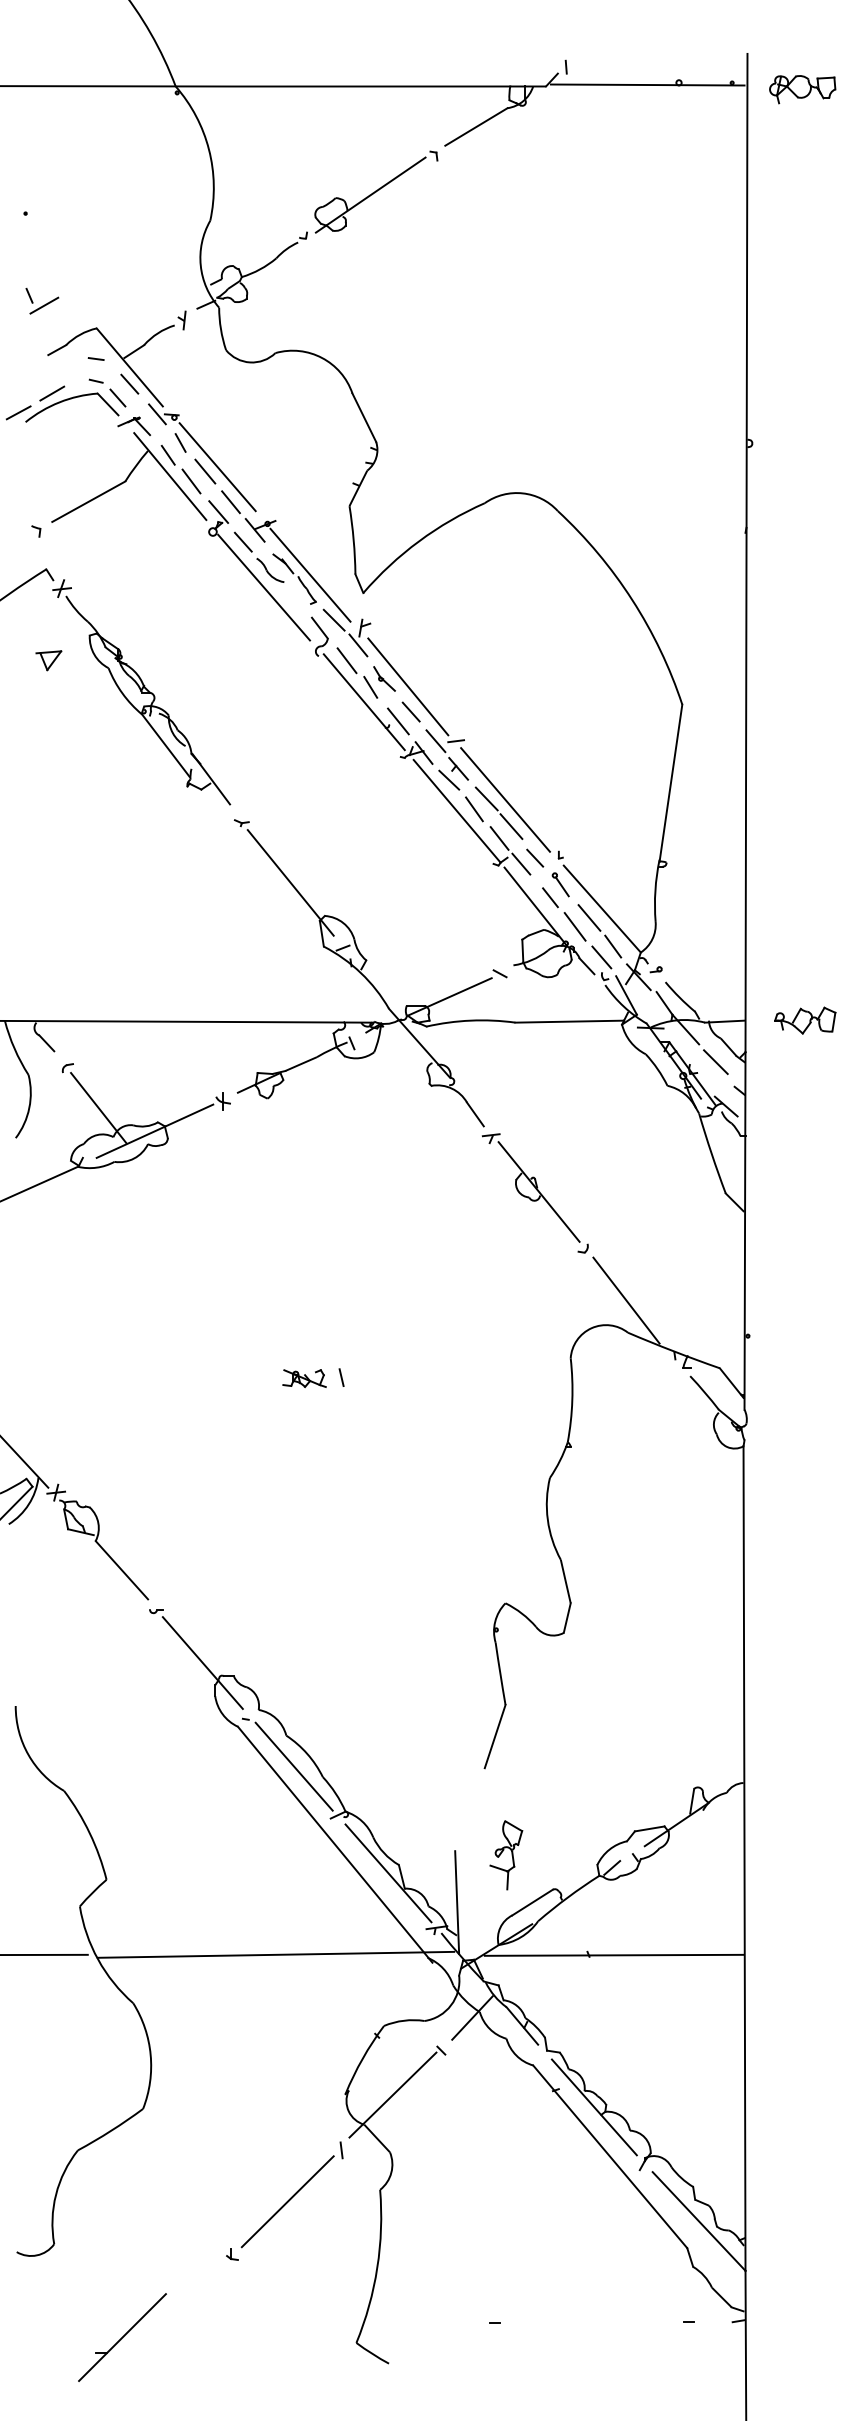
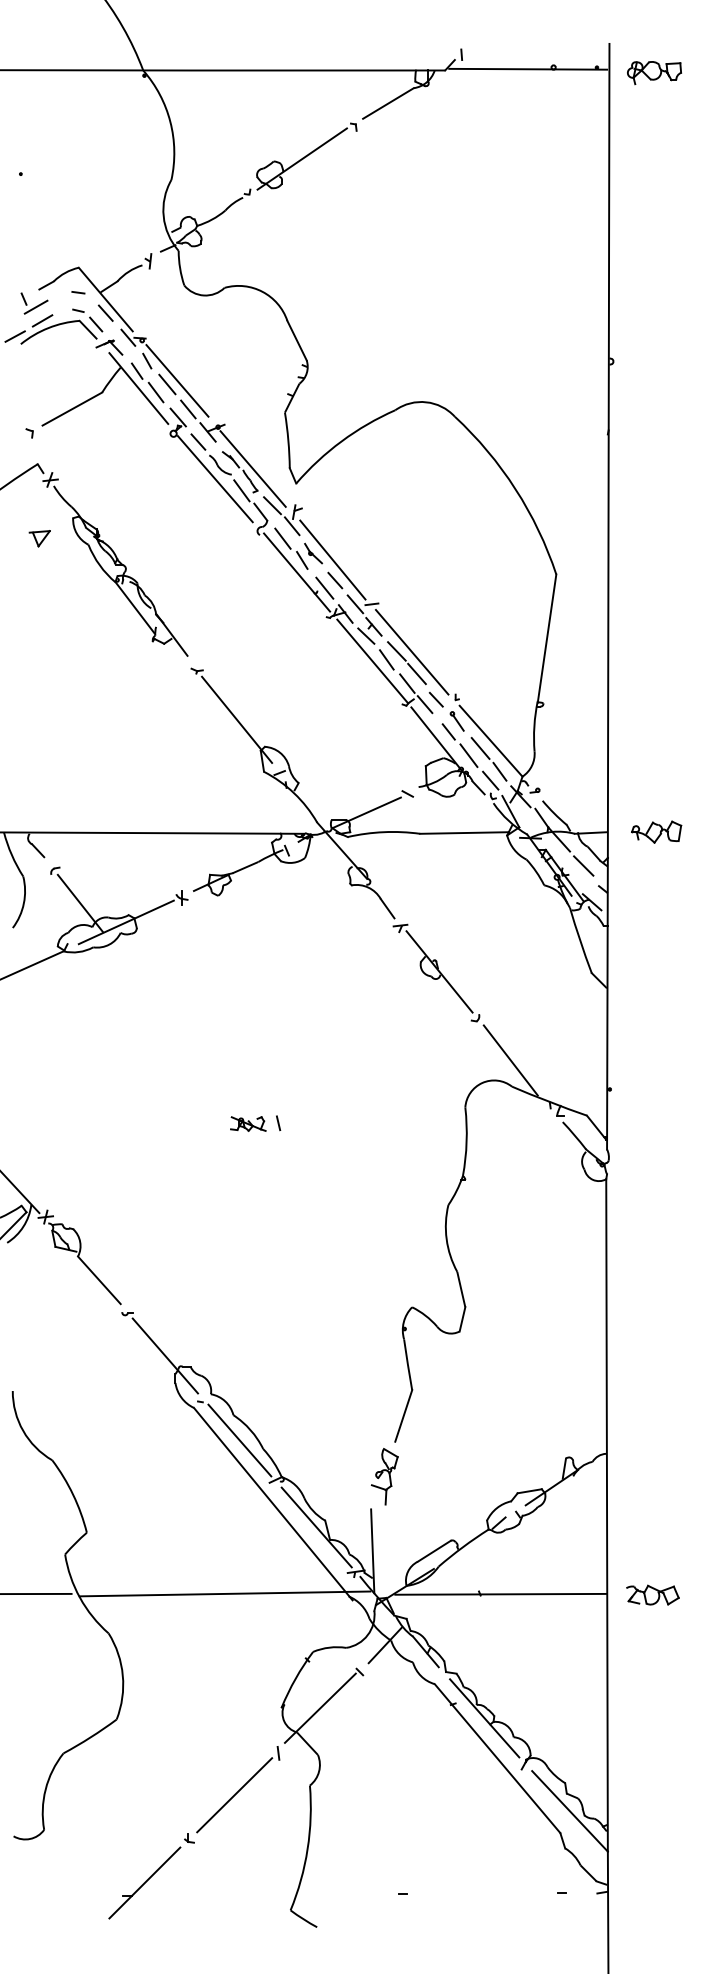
part: (42, 301) -> (34, 303), moved
line: (296, 601) -> (241, 490), added
part: (505, 1854) -> (384, 1476), moved
part: (800, 1955) -> (652, 1594), added
part: (122, 2336) -> (144, 1882), moved

